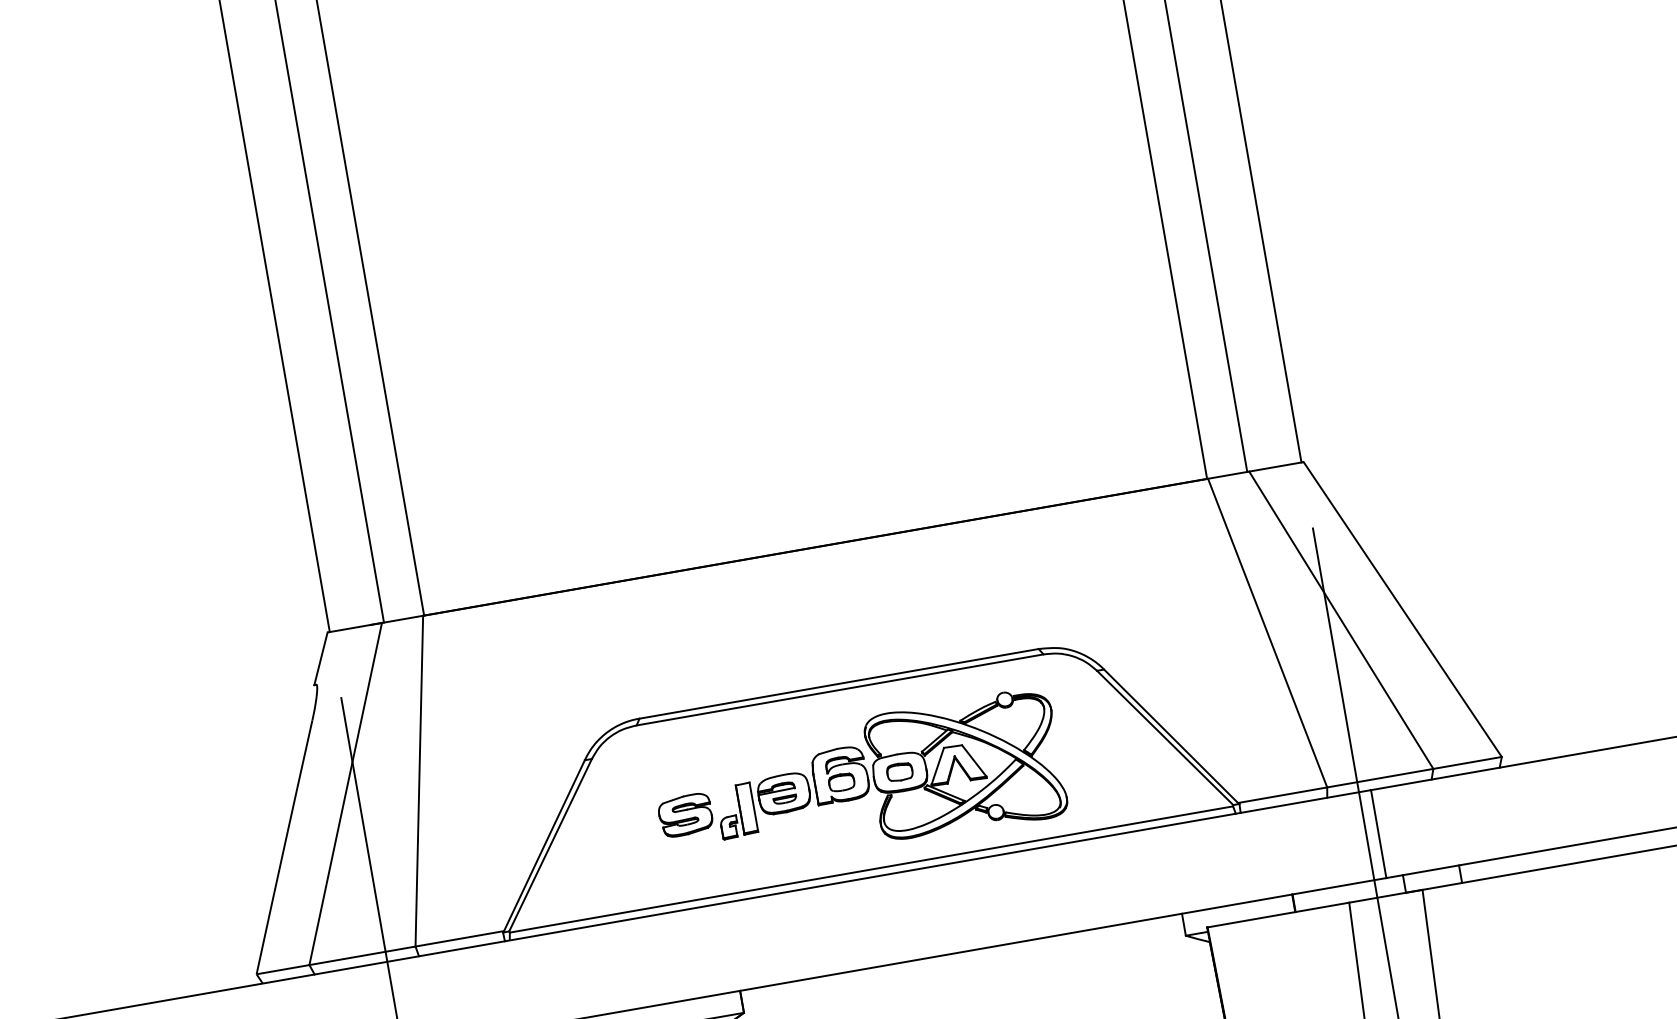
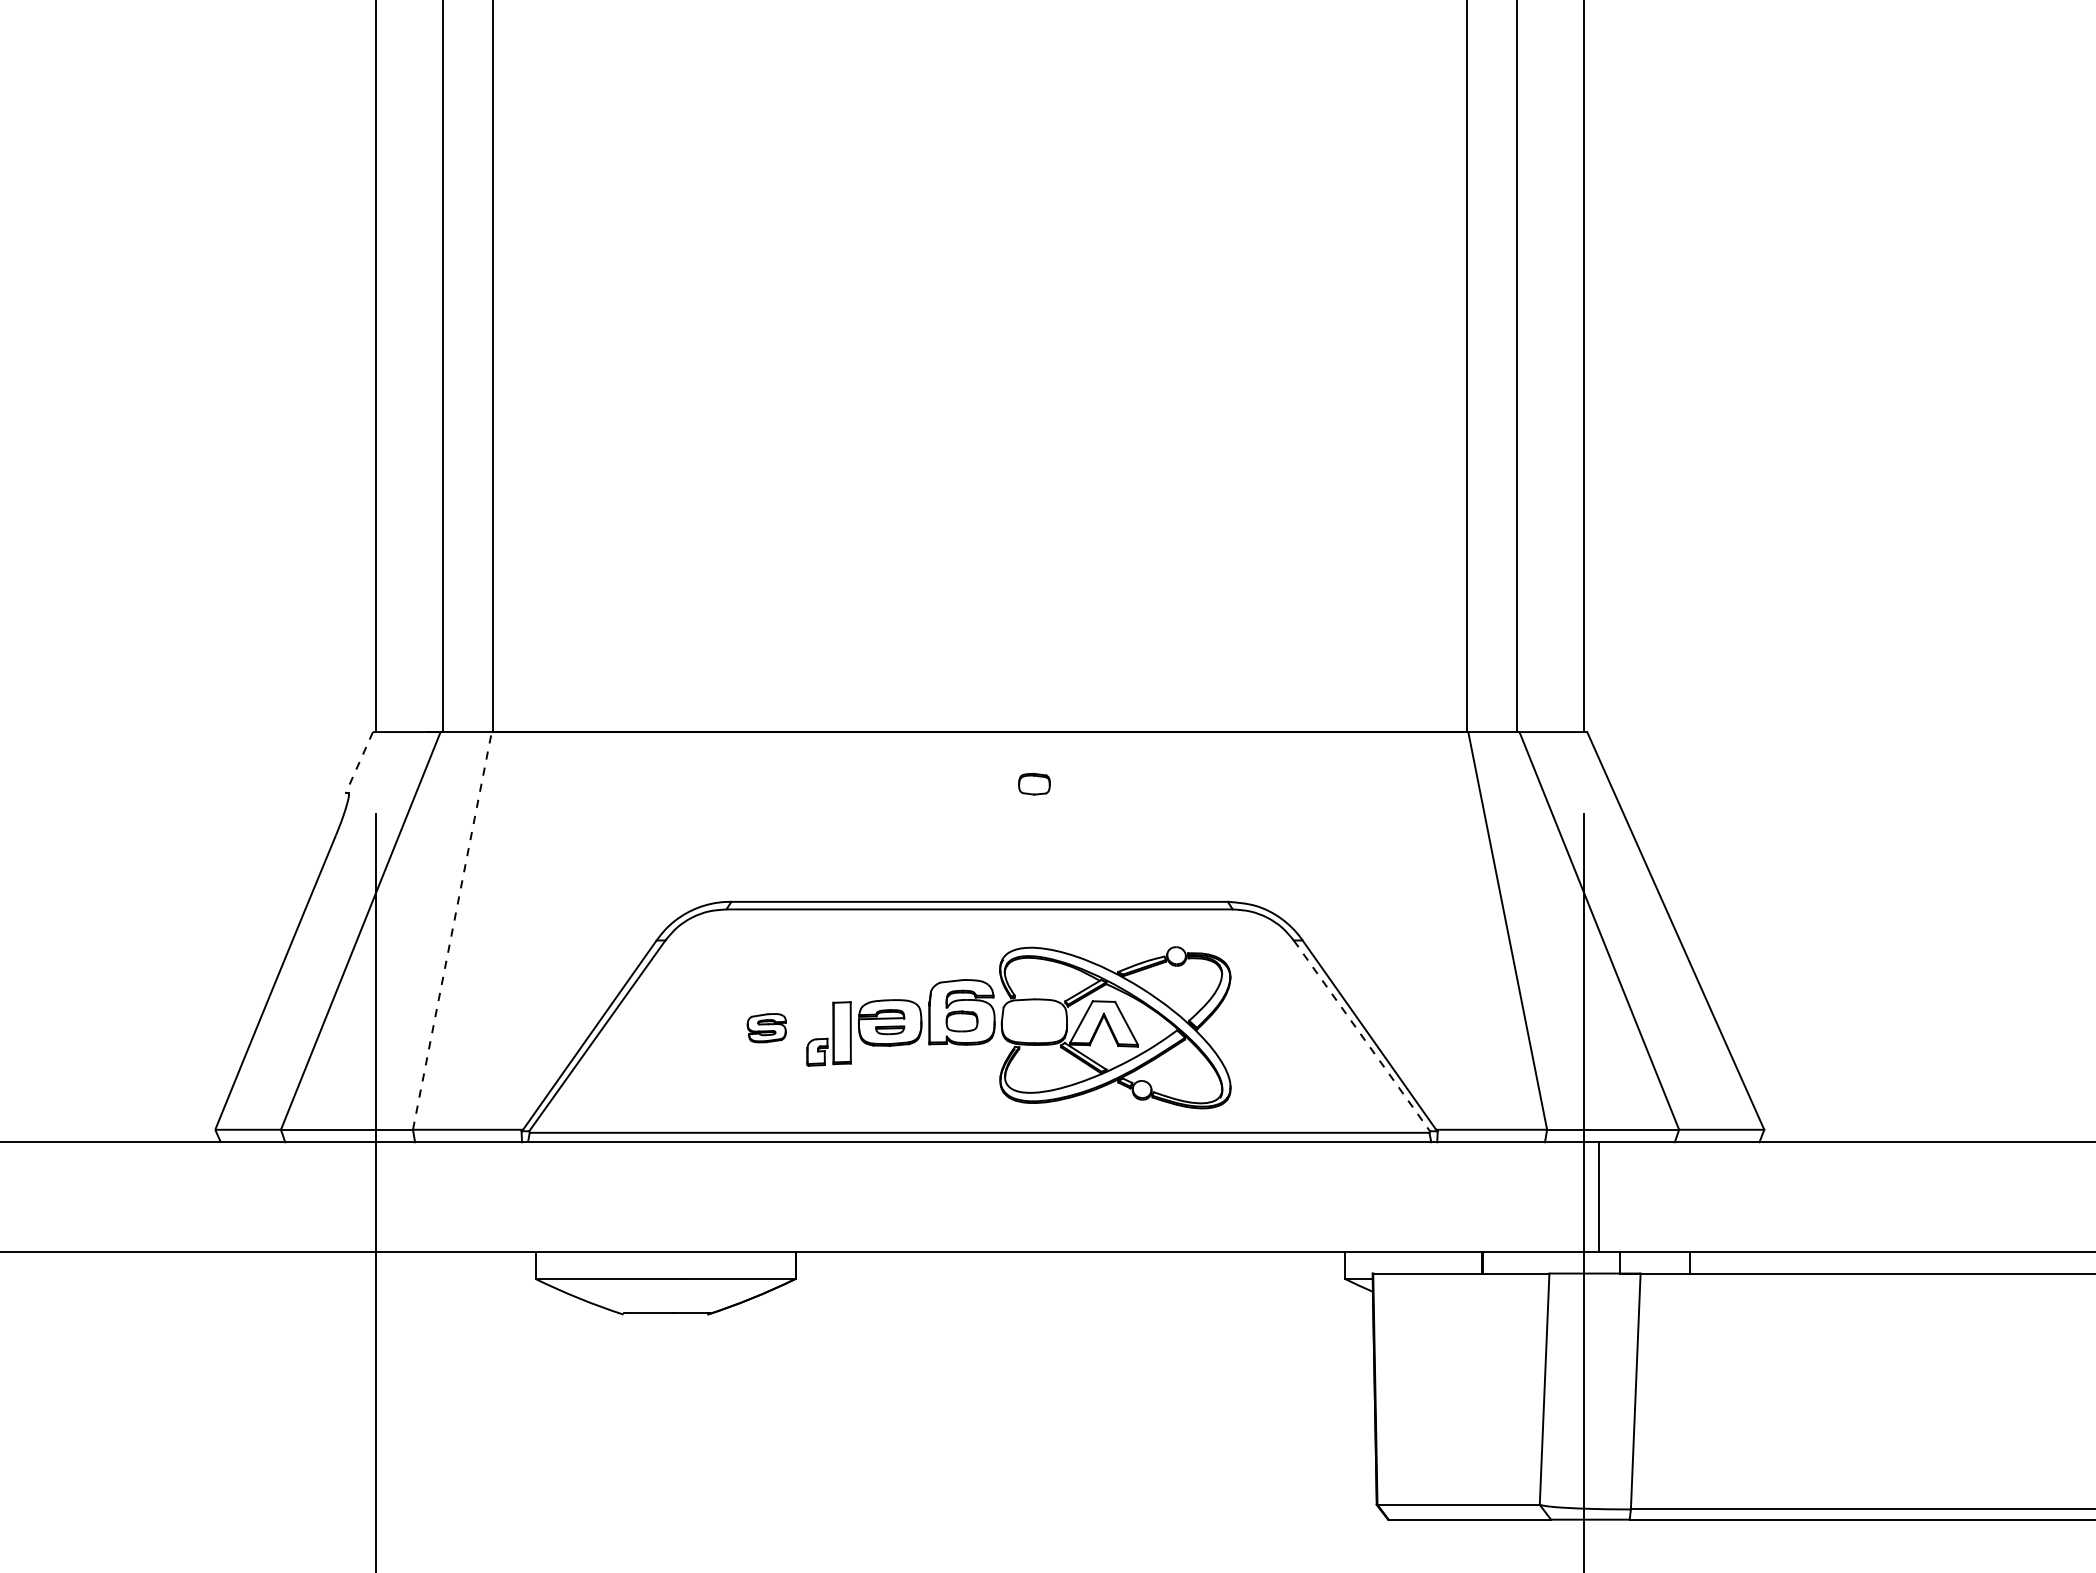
line: (321, 658) -> (359, 762), solid -> dashed
line: (1165, 738) -> (1362, 1036), solid -> dashed
part: (899, 771) -> (1034, 783), moved
line: (419, 780) -> (452, 930), solid -> dashed
part: (685, 814) -> (766, 1027), size x0.6

